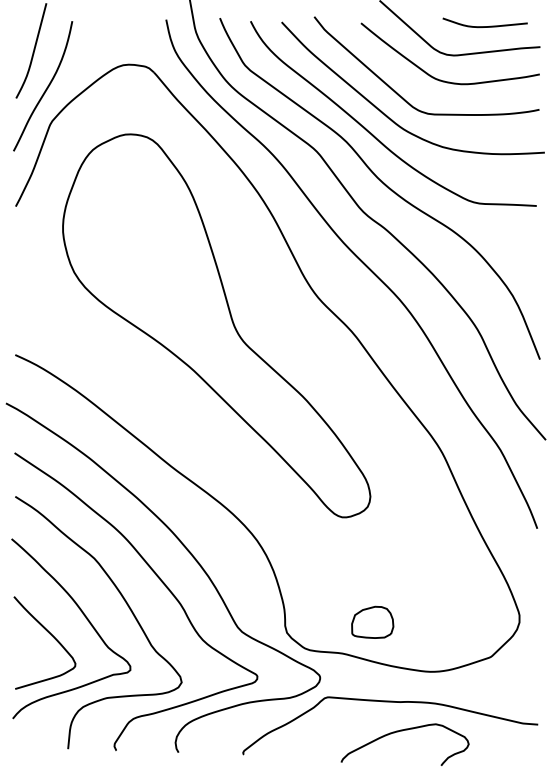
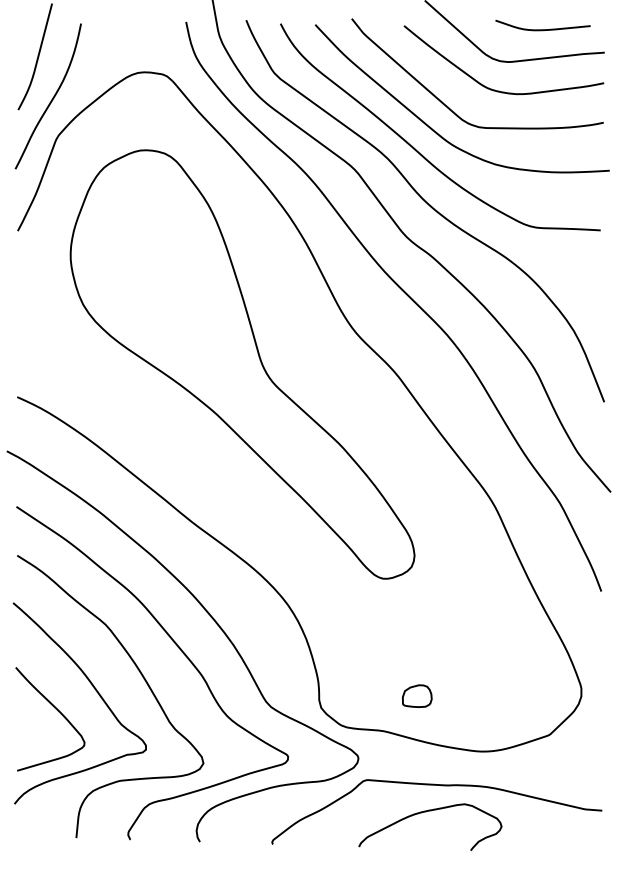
part: (373, 621) -> (417, 695), size x0.62
curve: (401, 731) -> (426, 812), moved

